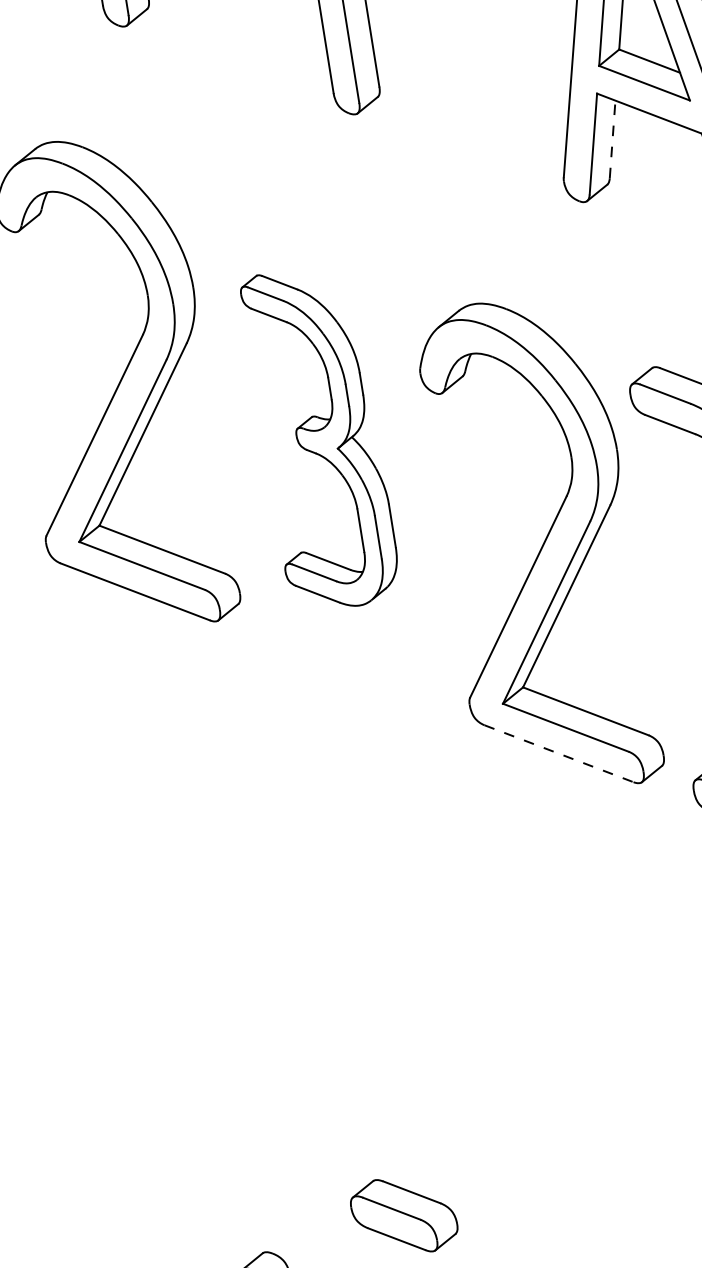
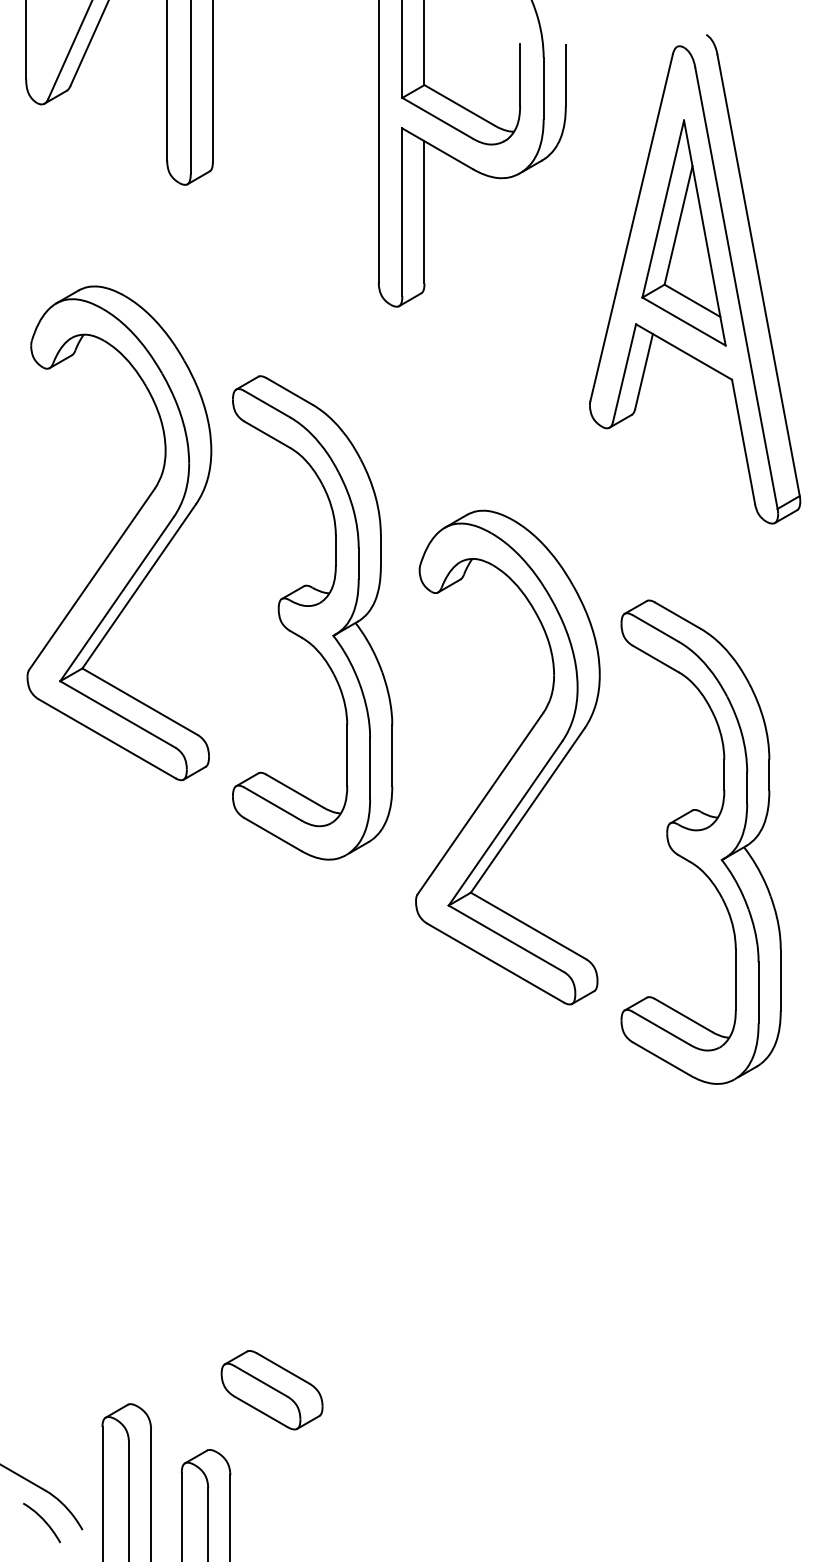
line: (613, 139) -> (644, 371), dashed -> solid
part: (320, 438) -> (312, 617), size x1.43
line: (558, 754) -> (495, 963), dashed -> solid

